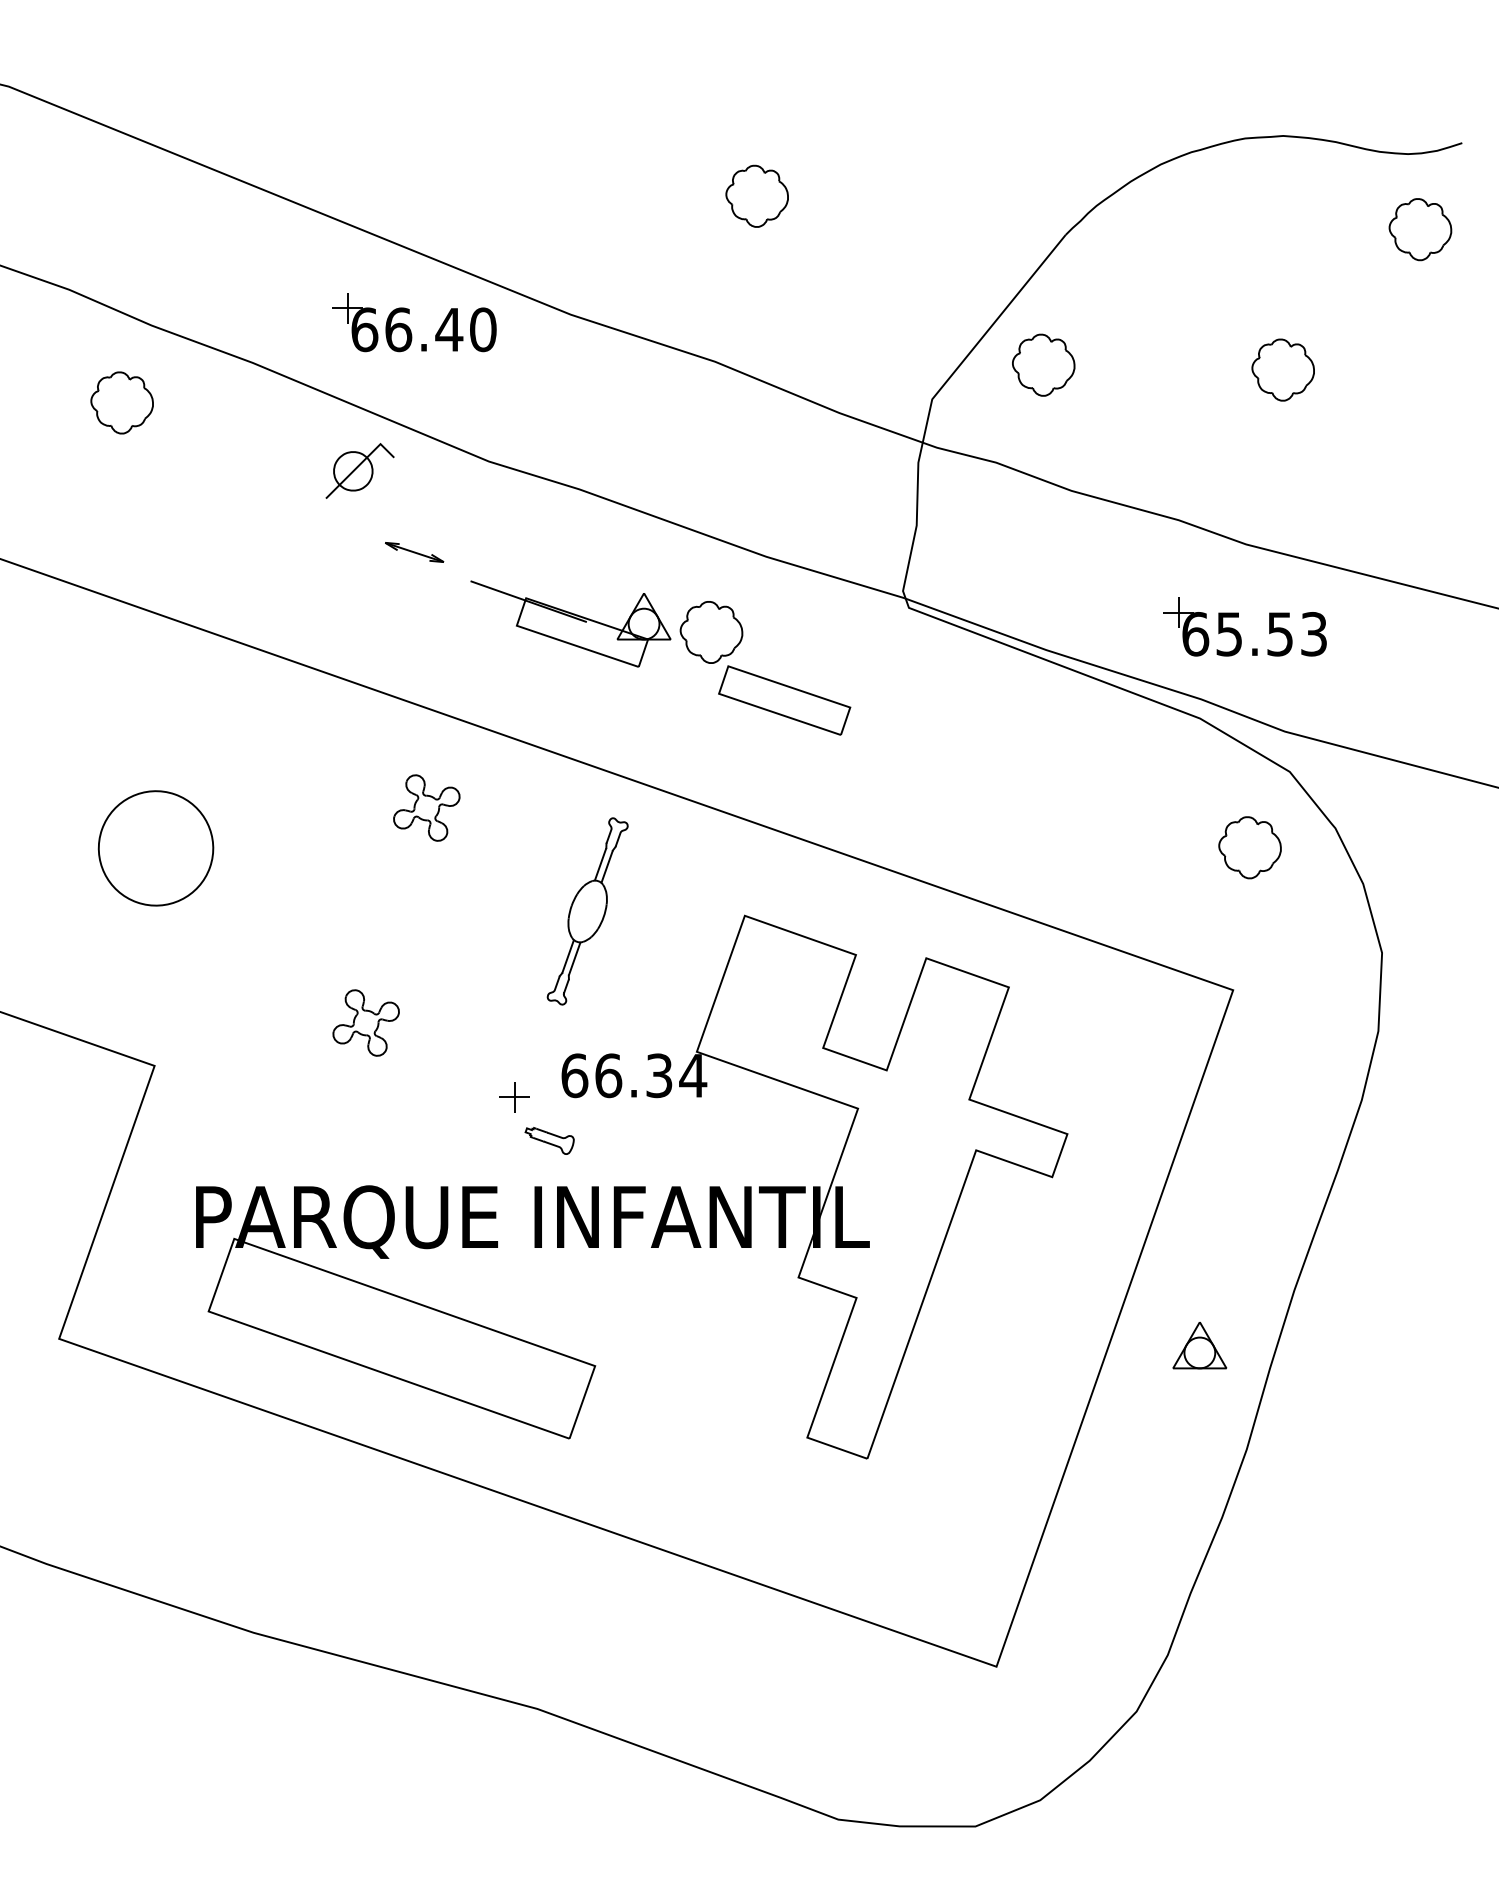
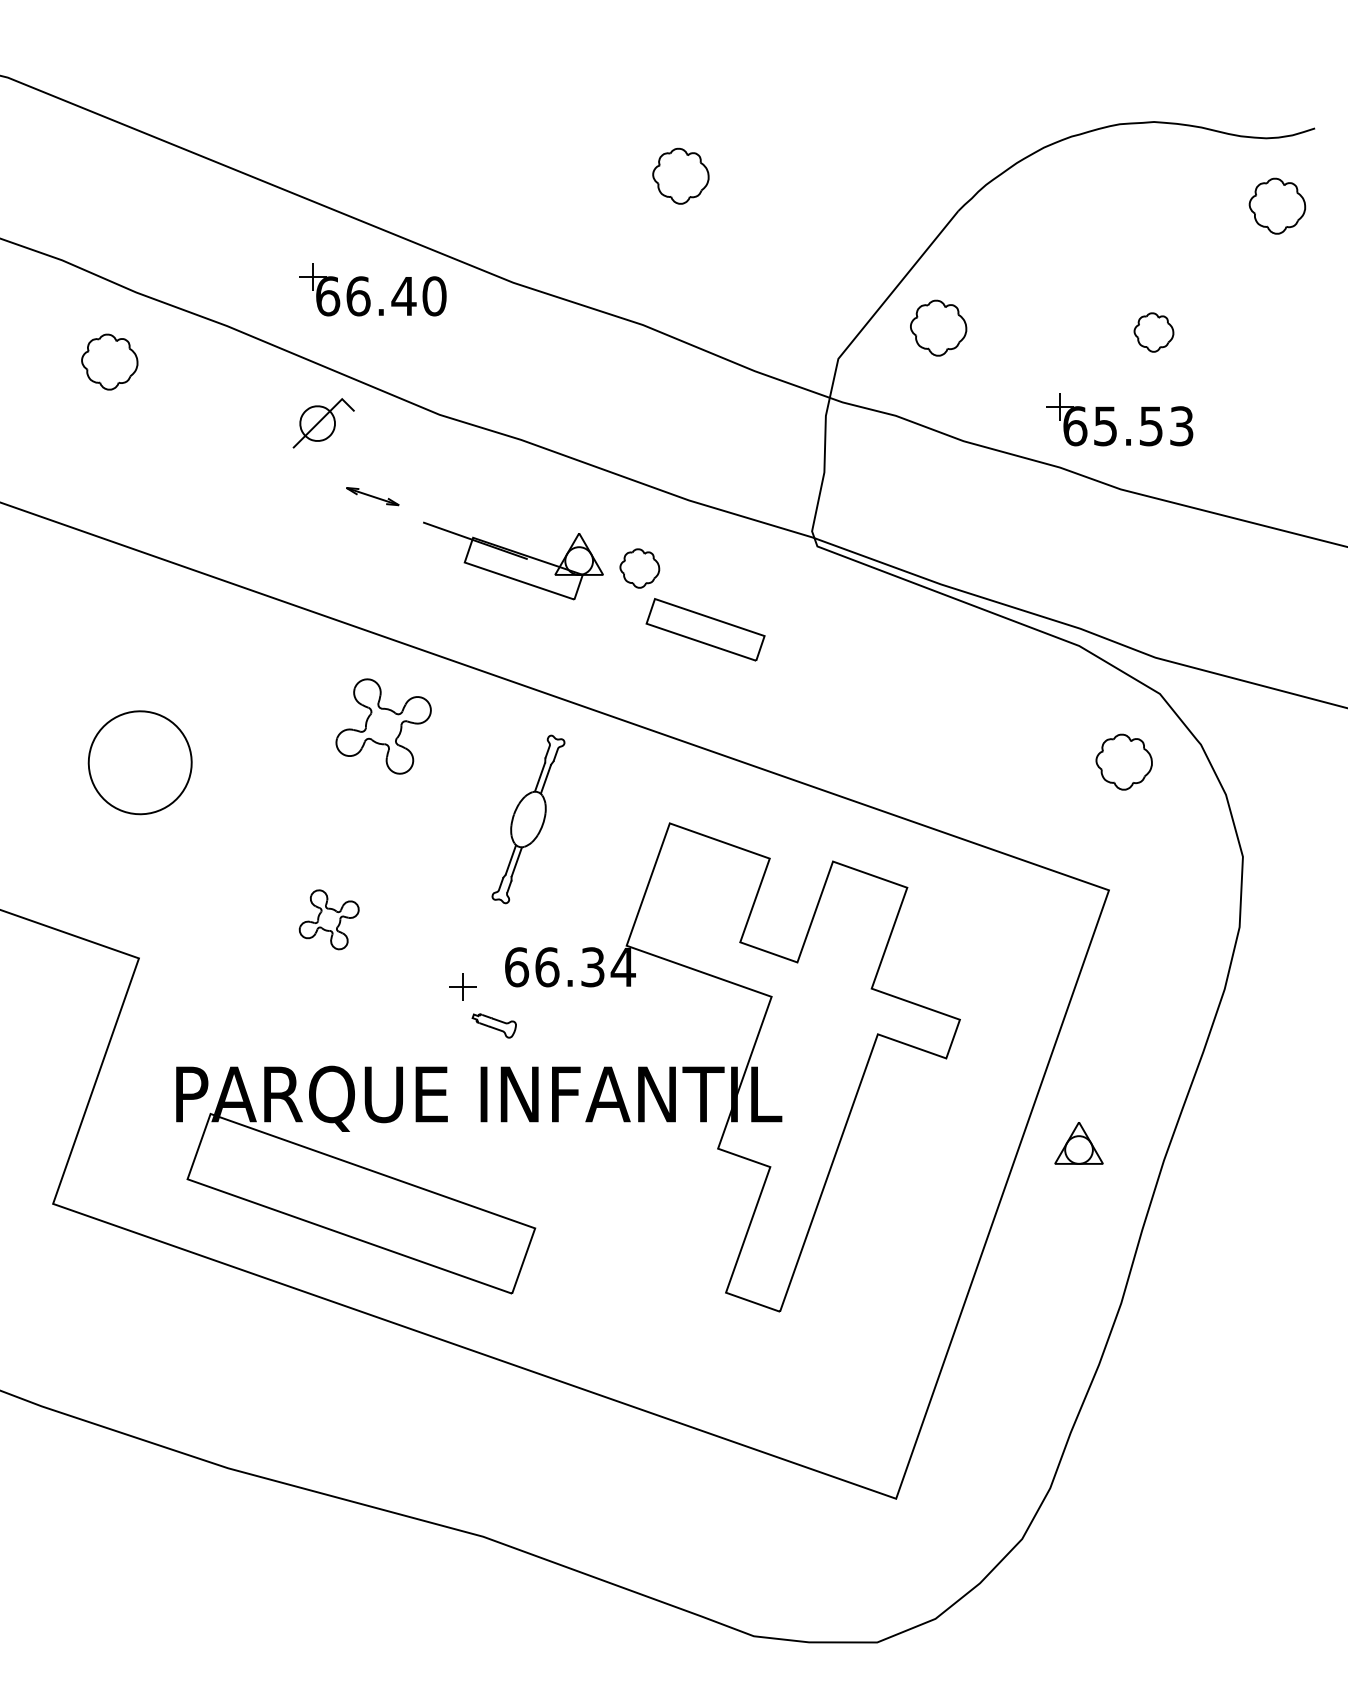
part: (1282, 369) -> (1153, 332), size x0.7
part: (1238, 631) -> (1113, 423), moved
part: (711, 632) -> (639, 568), size x0.7
part: (426, 807) -> (383, 725), size x1.6
part: (1199, 1345) -> (1078, 1143), moved

